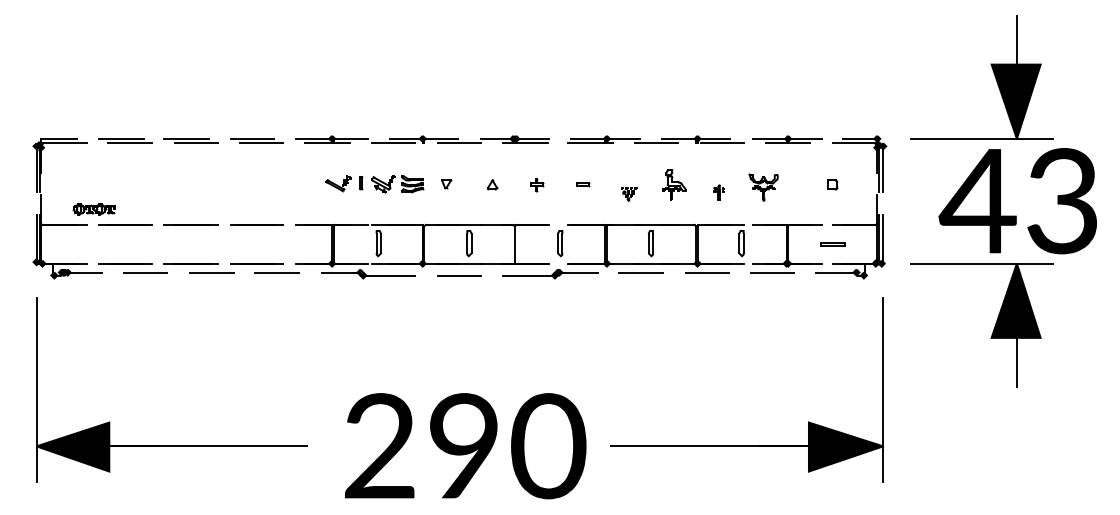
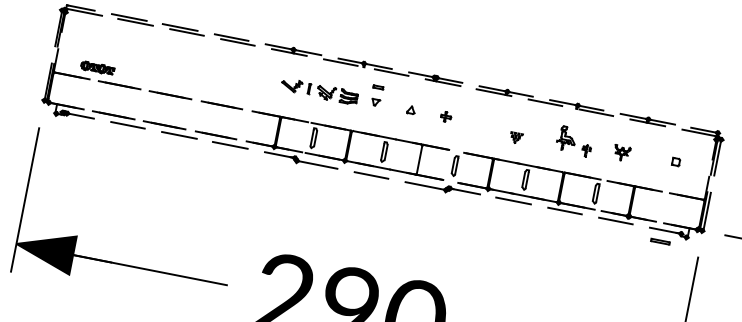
part: (583, 184) -> (378, 87), moved
part: (674, 184) -> (566, 138), moved
part: (763, 187) -> (621, 153), size x0.7
line: (832, 243) -> (660, 241), moved

